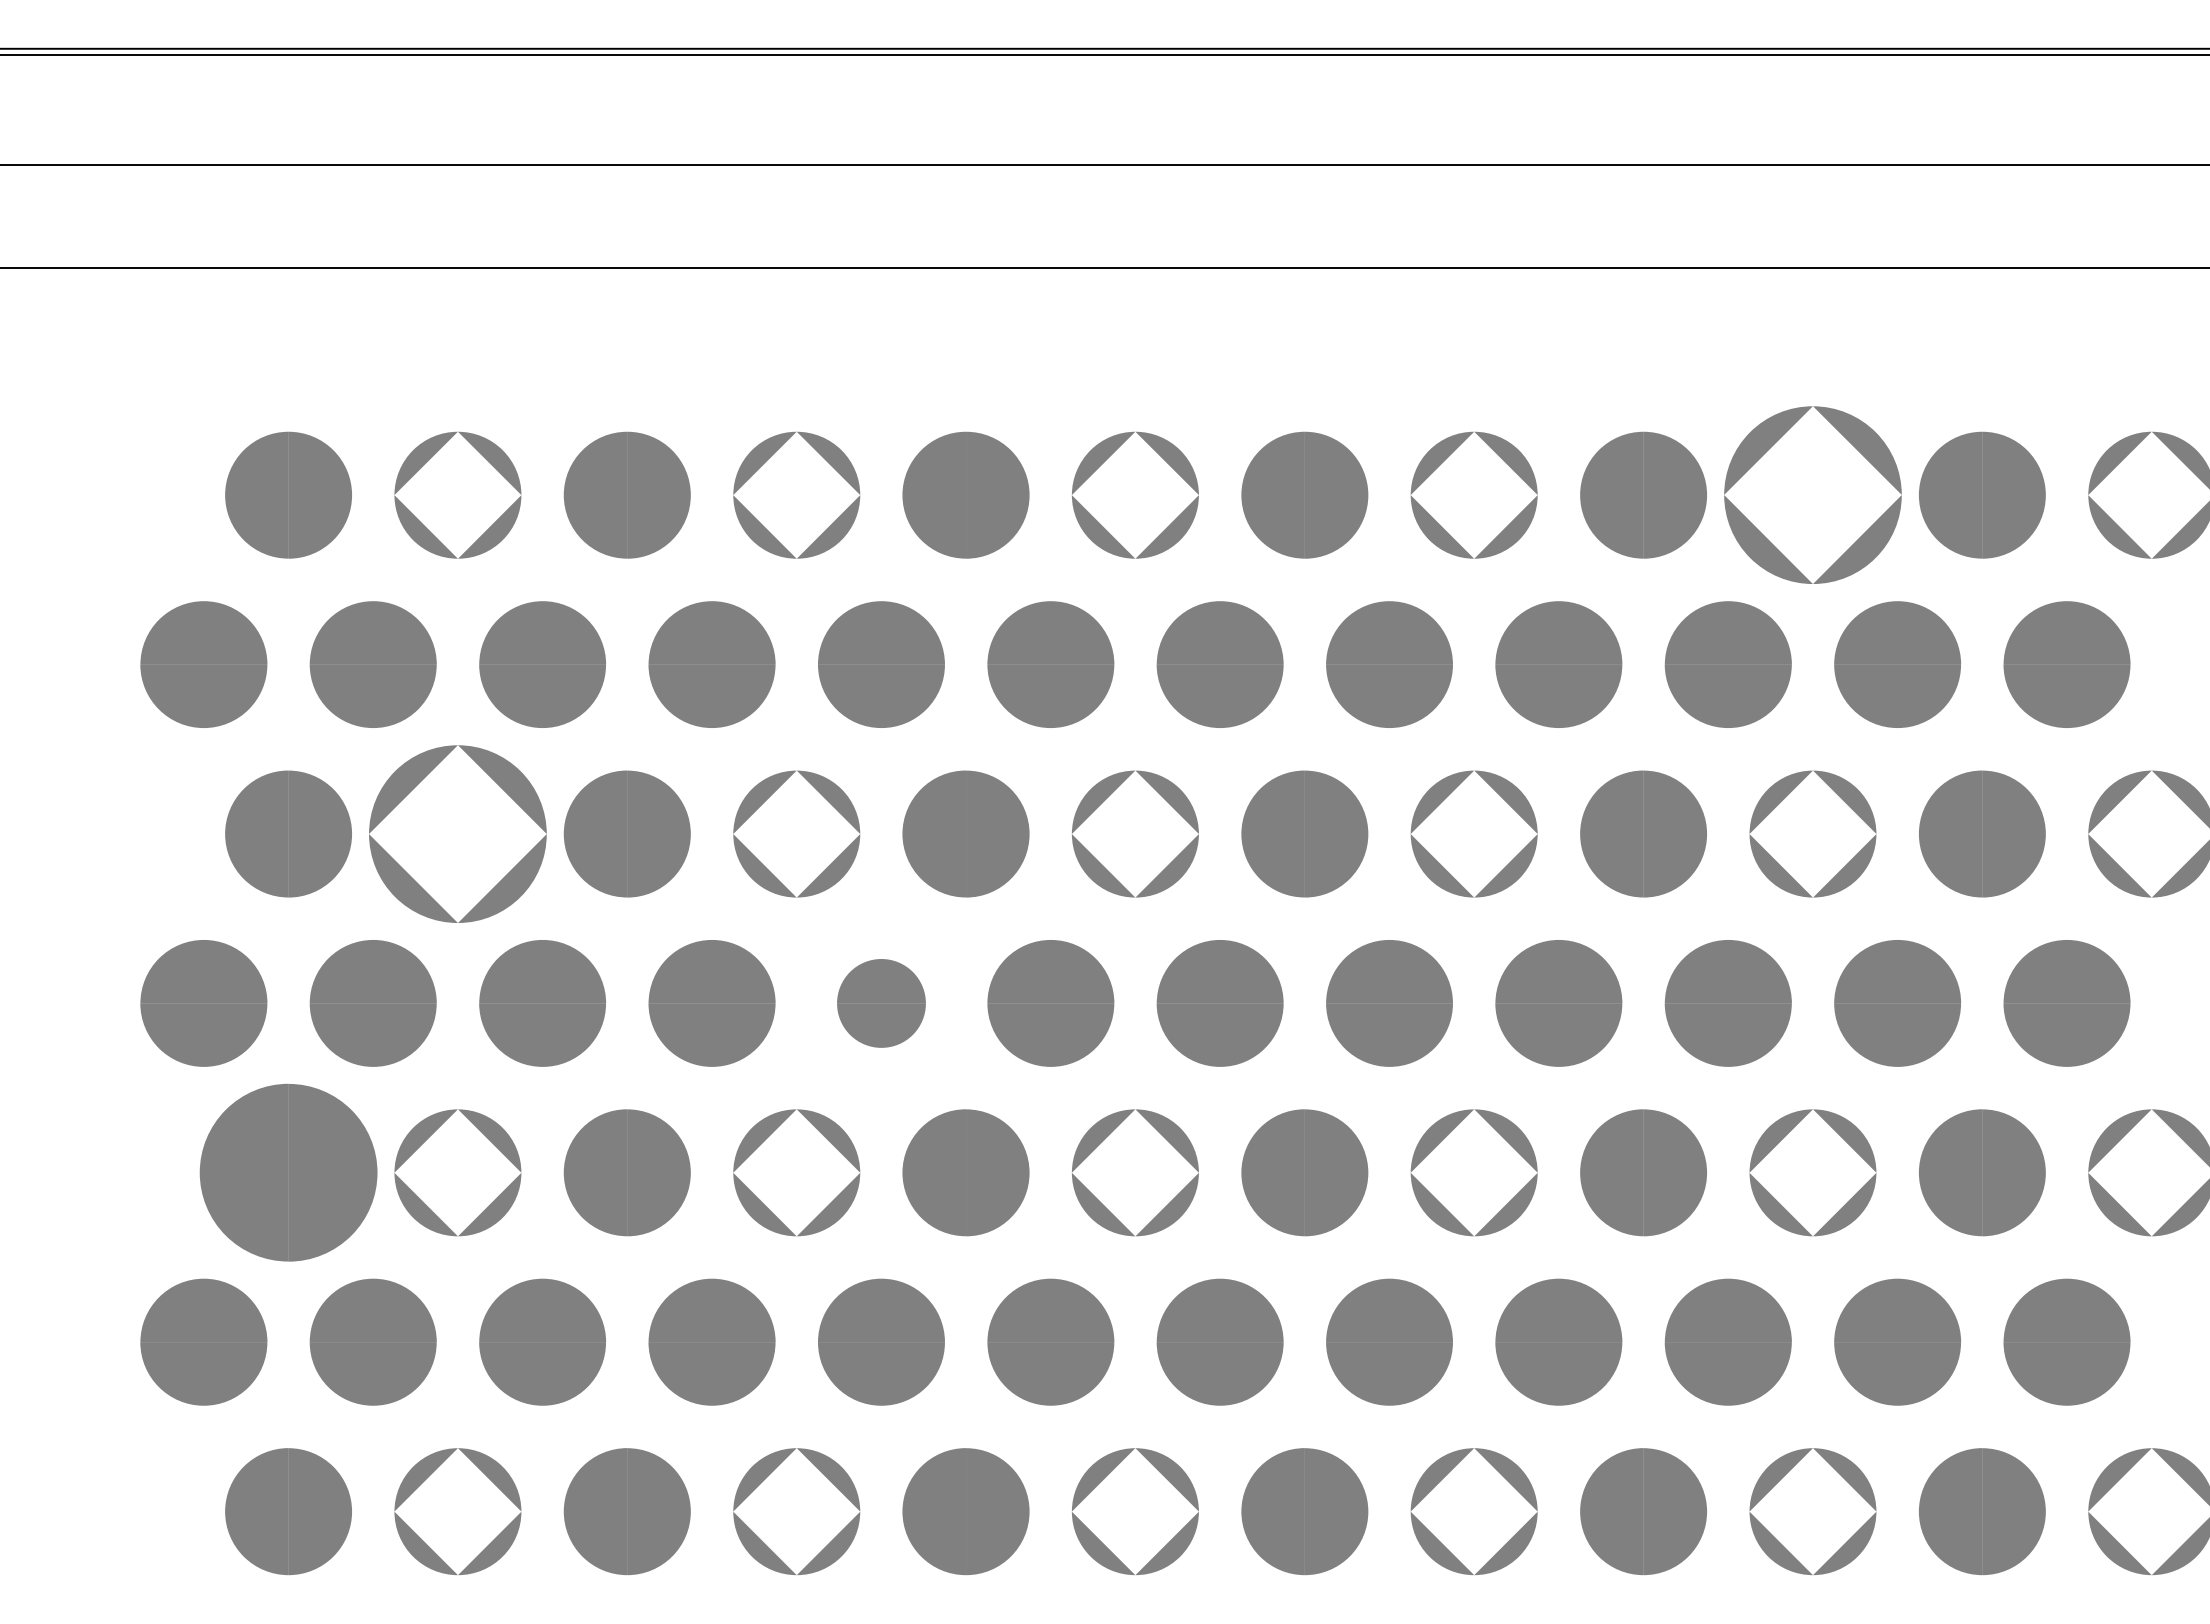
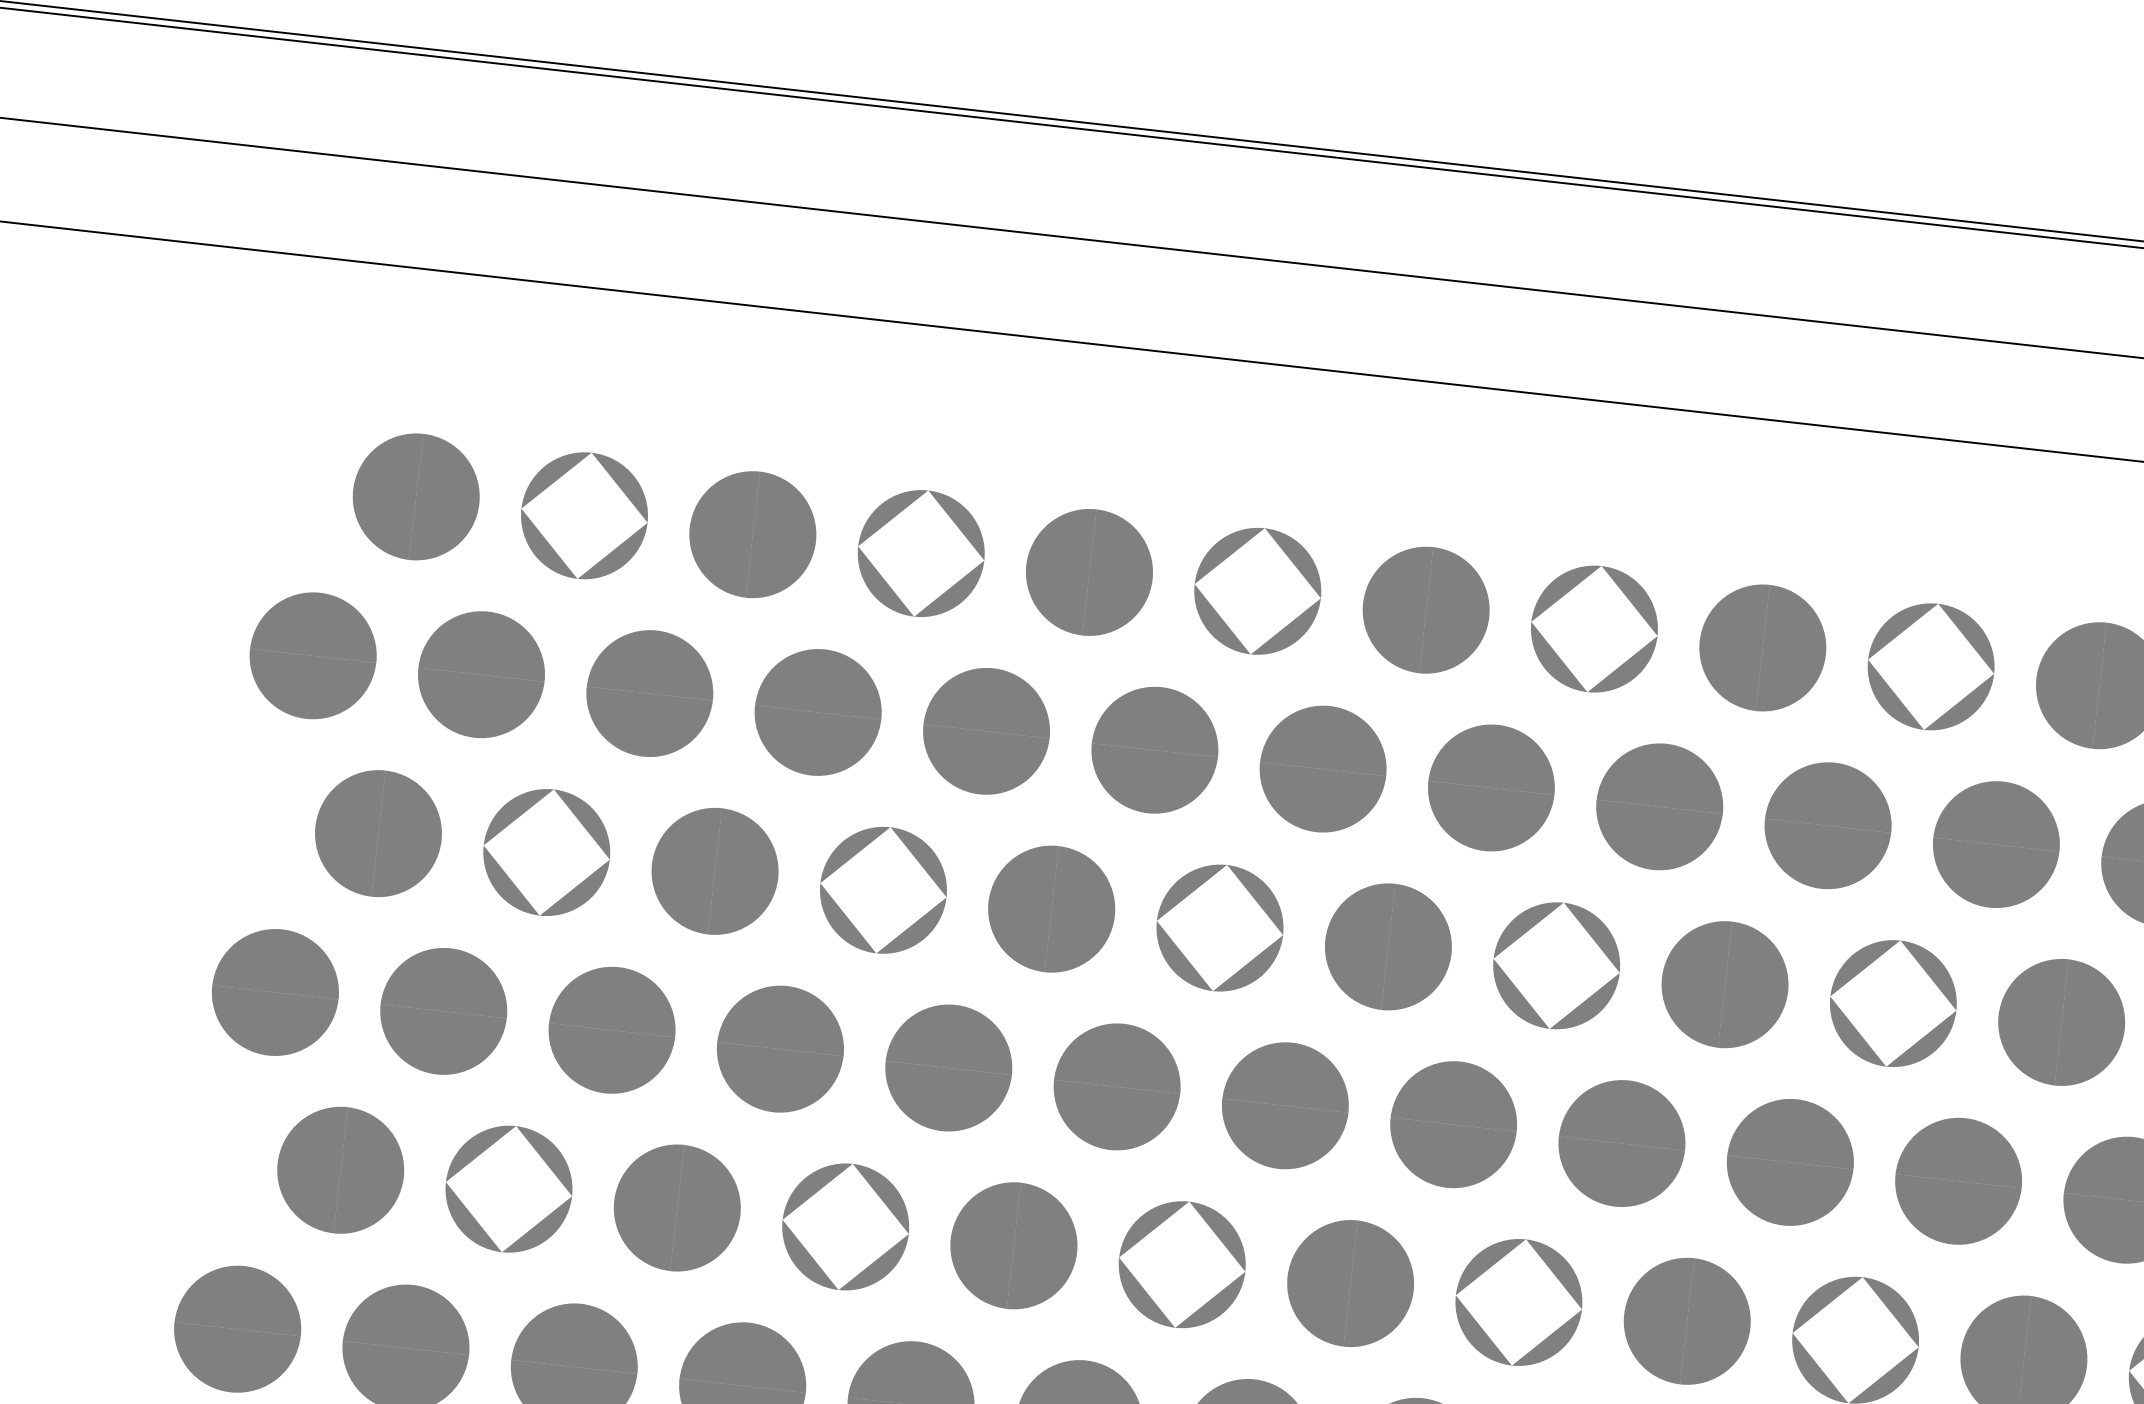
part: (1812, 495) -> (1930, 667), size x0.71
part: (457, 833) -> (546, 851), size x0.71
part: (881, 1003) -> (948, 1068), size x1.43
part: (288, 1172) -> (340, 1169), size x0.71

